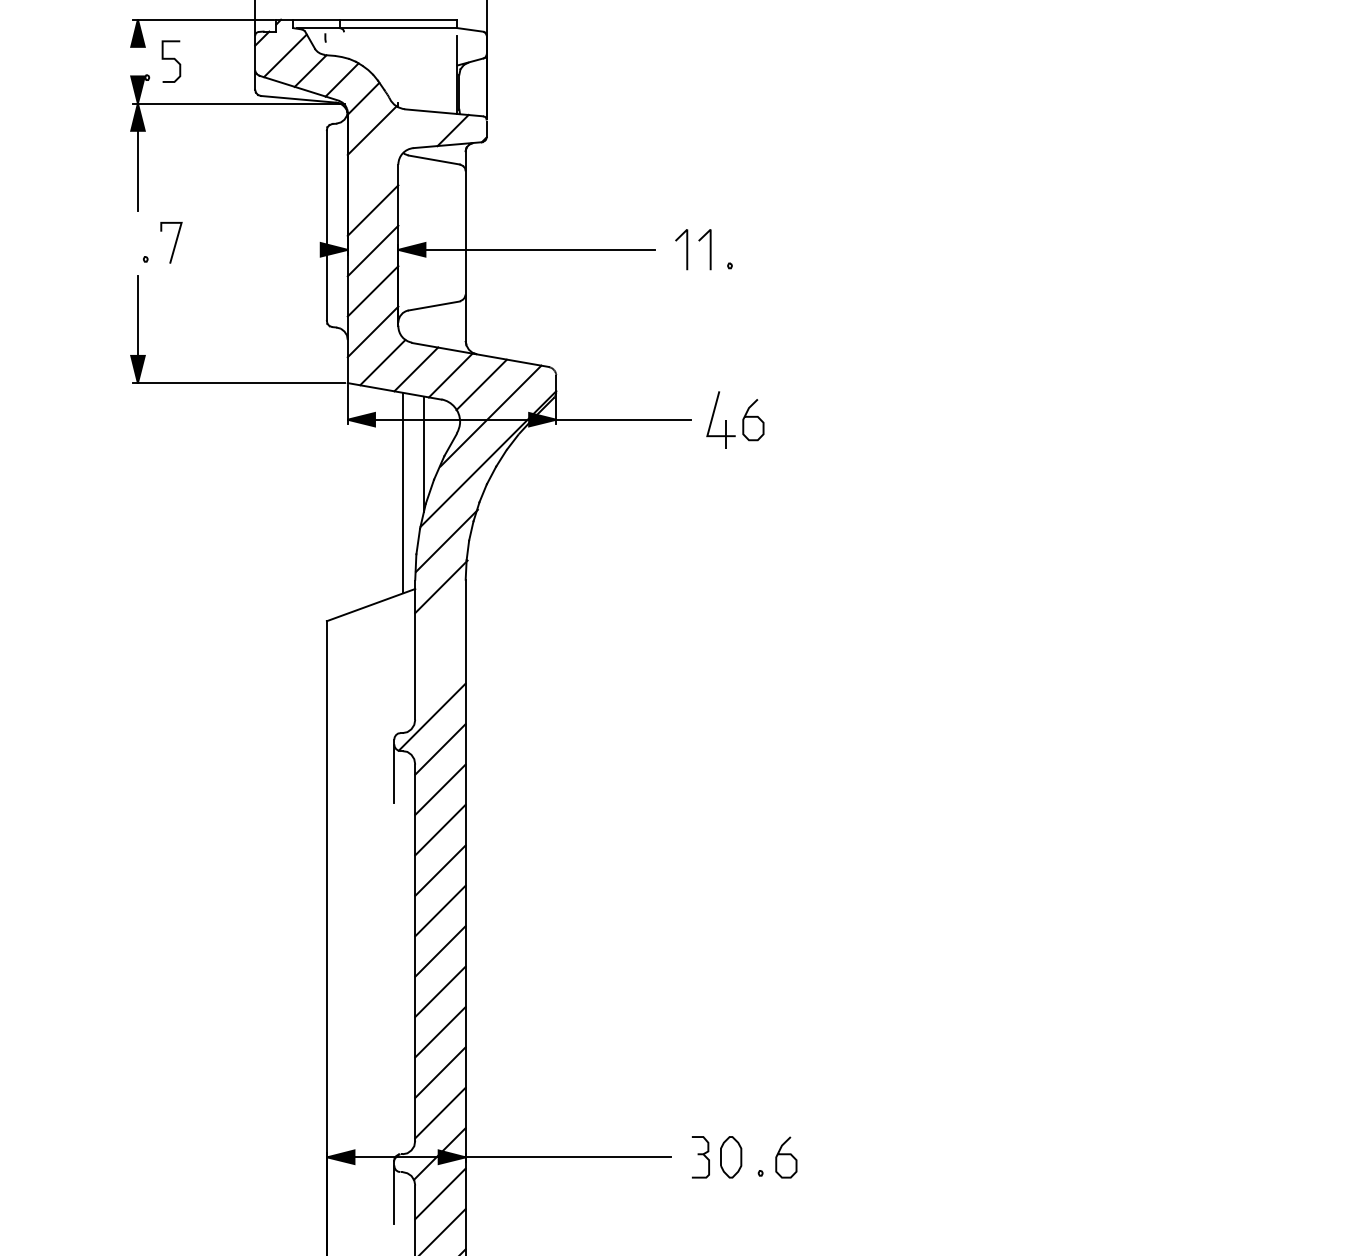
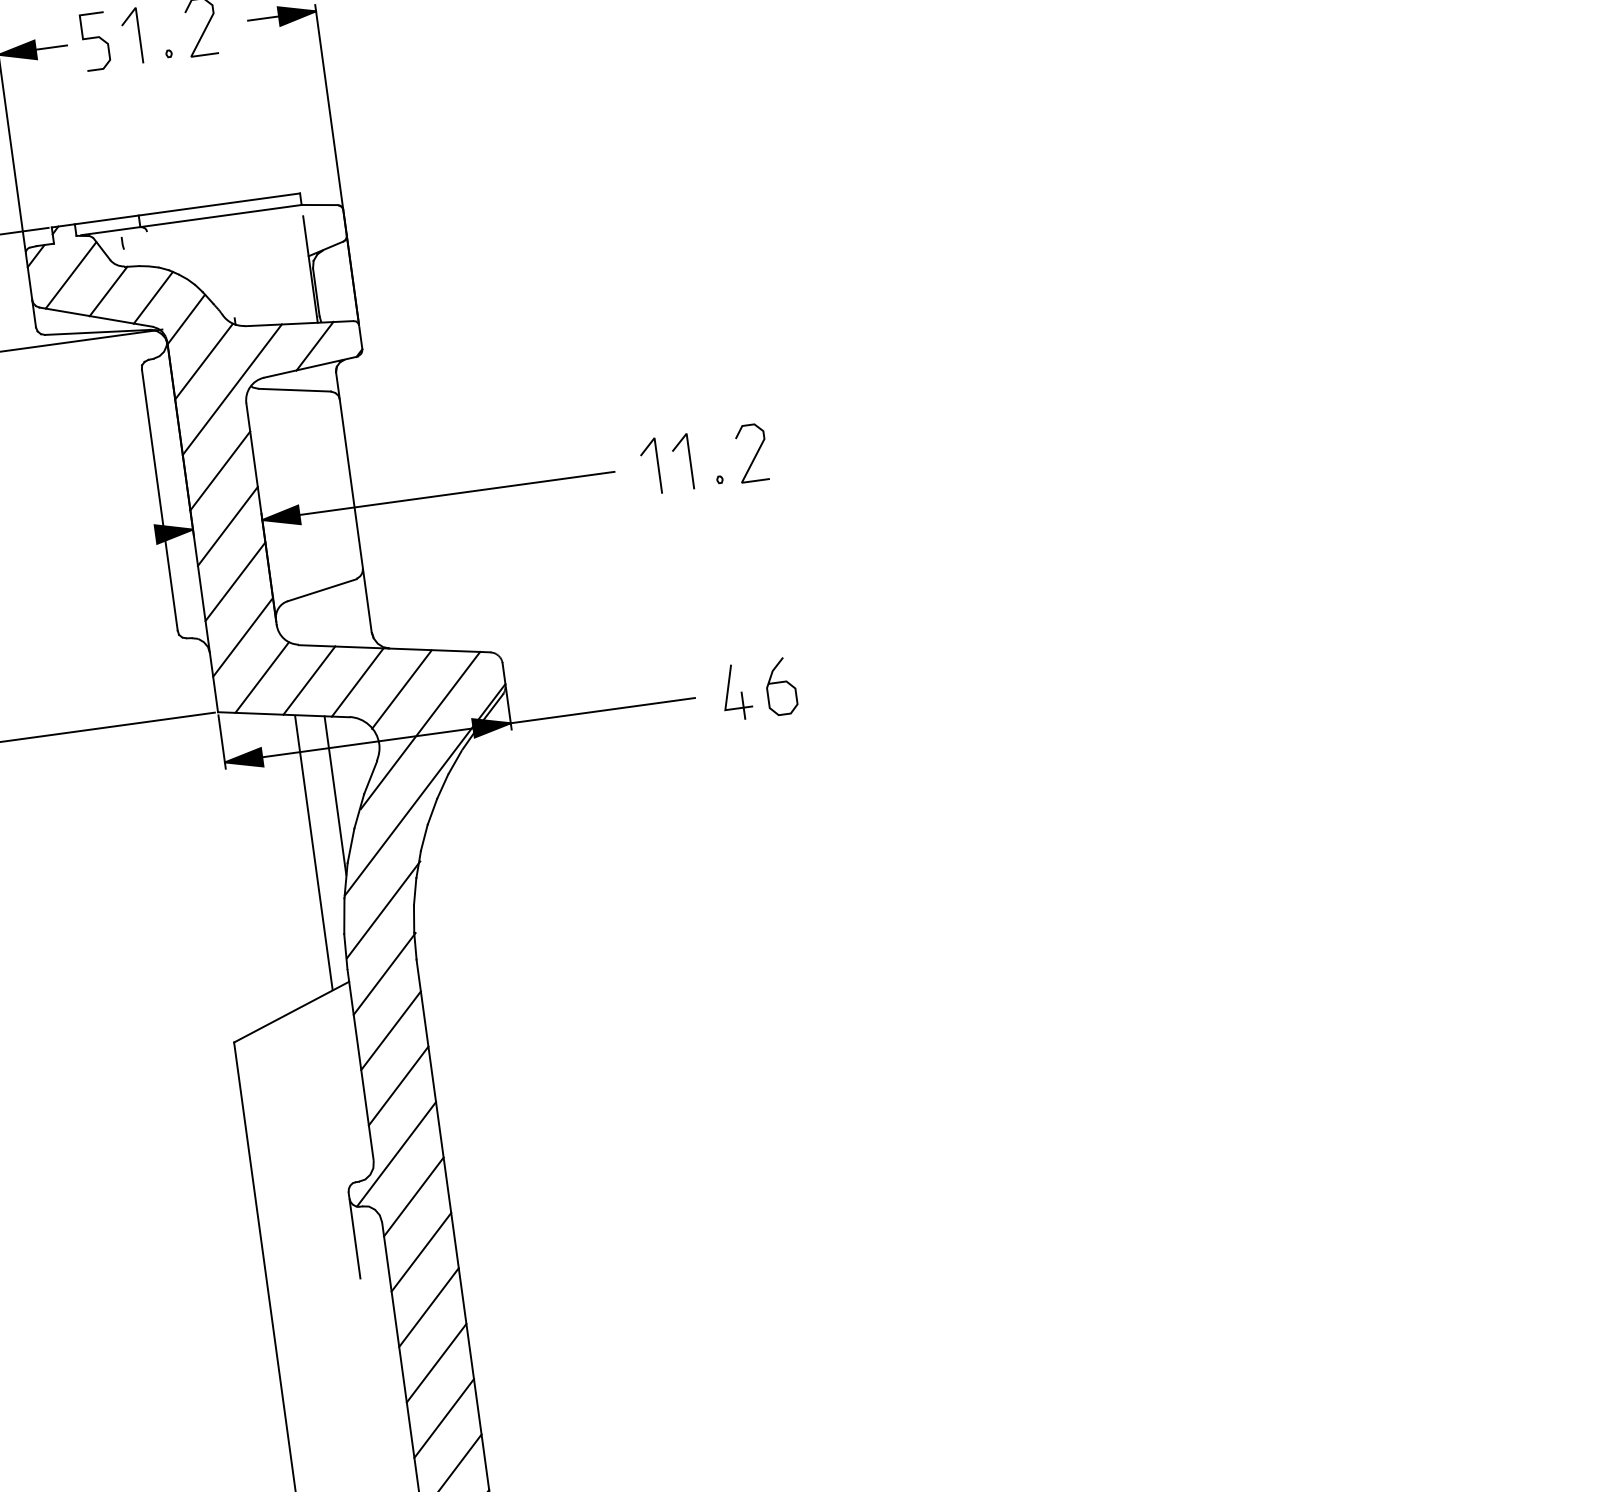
line: (389, 153) -> (232, 389), added
curve: (757, 251) -> (754, 454), added
part: (720, 419) -> (735, 692), size x0.71
line: (440, 627) -> (391, 1029), added
line: (440, 668) -> (398, 1086), added

